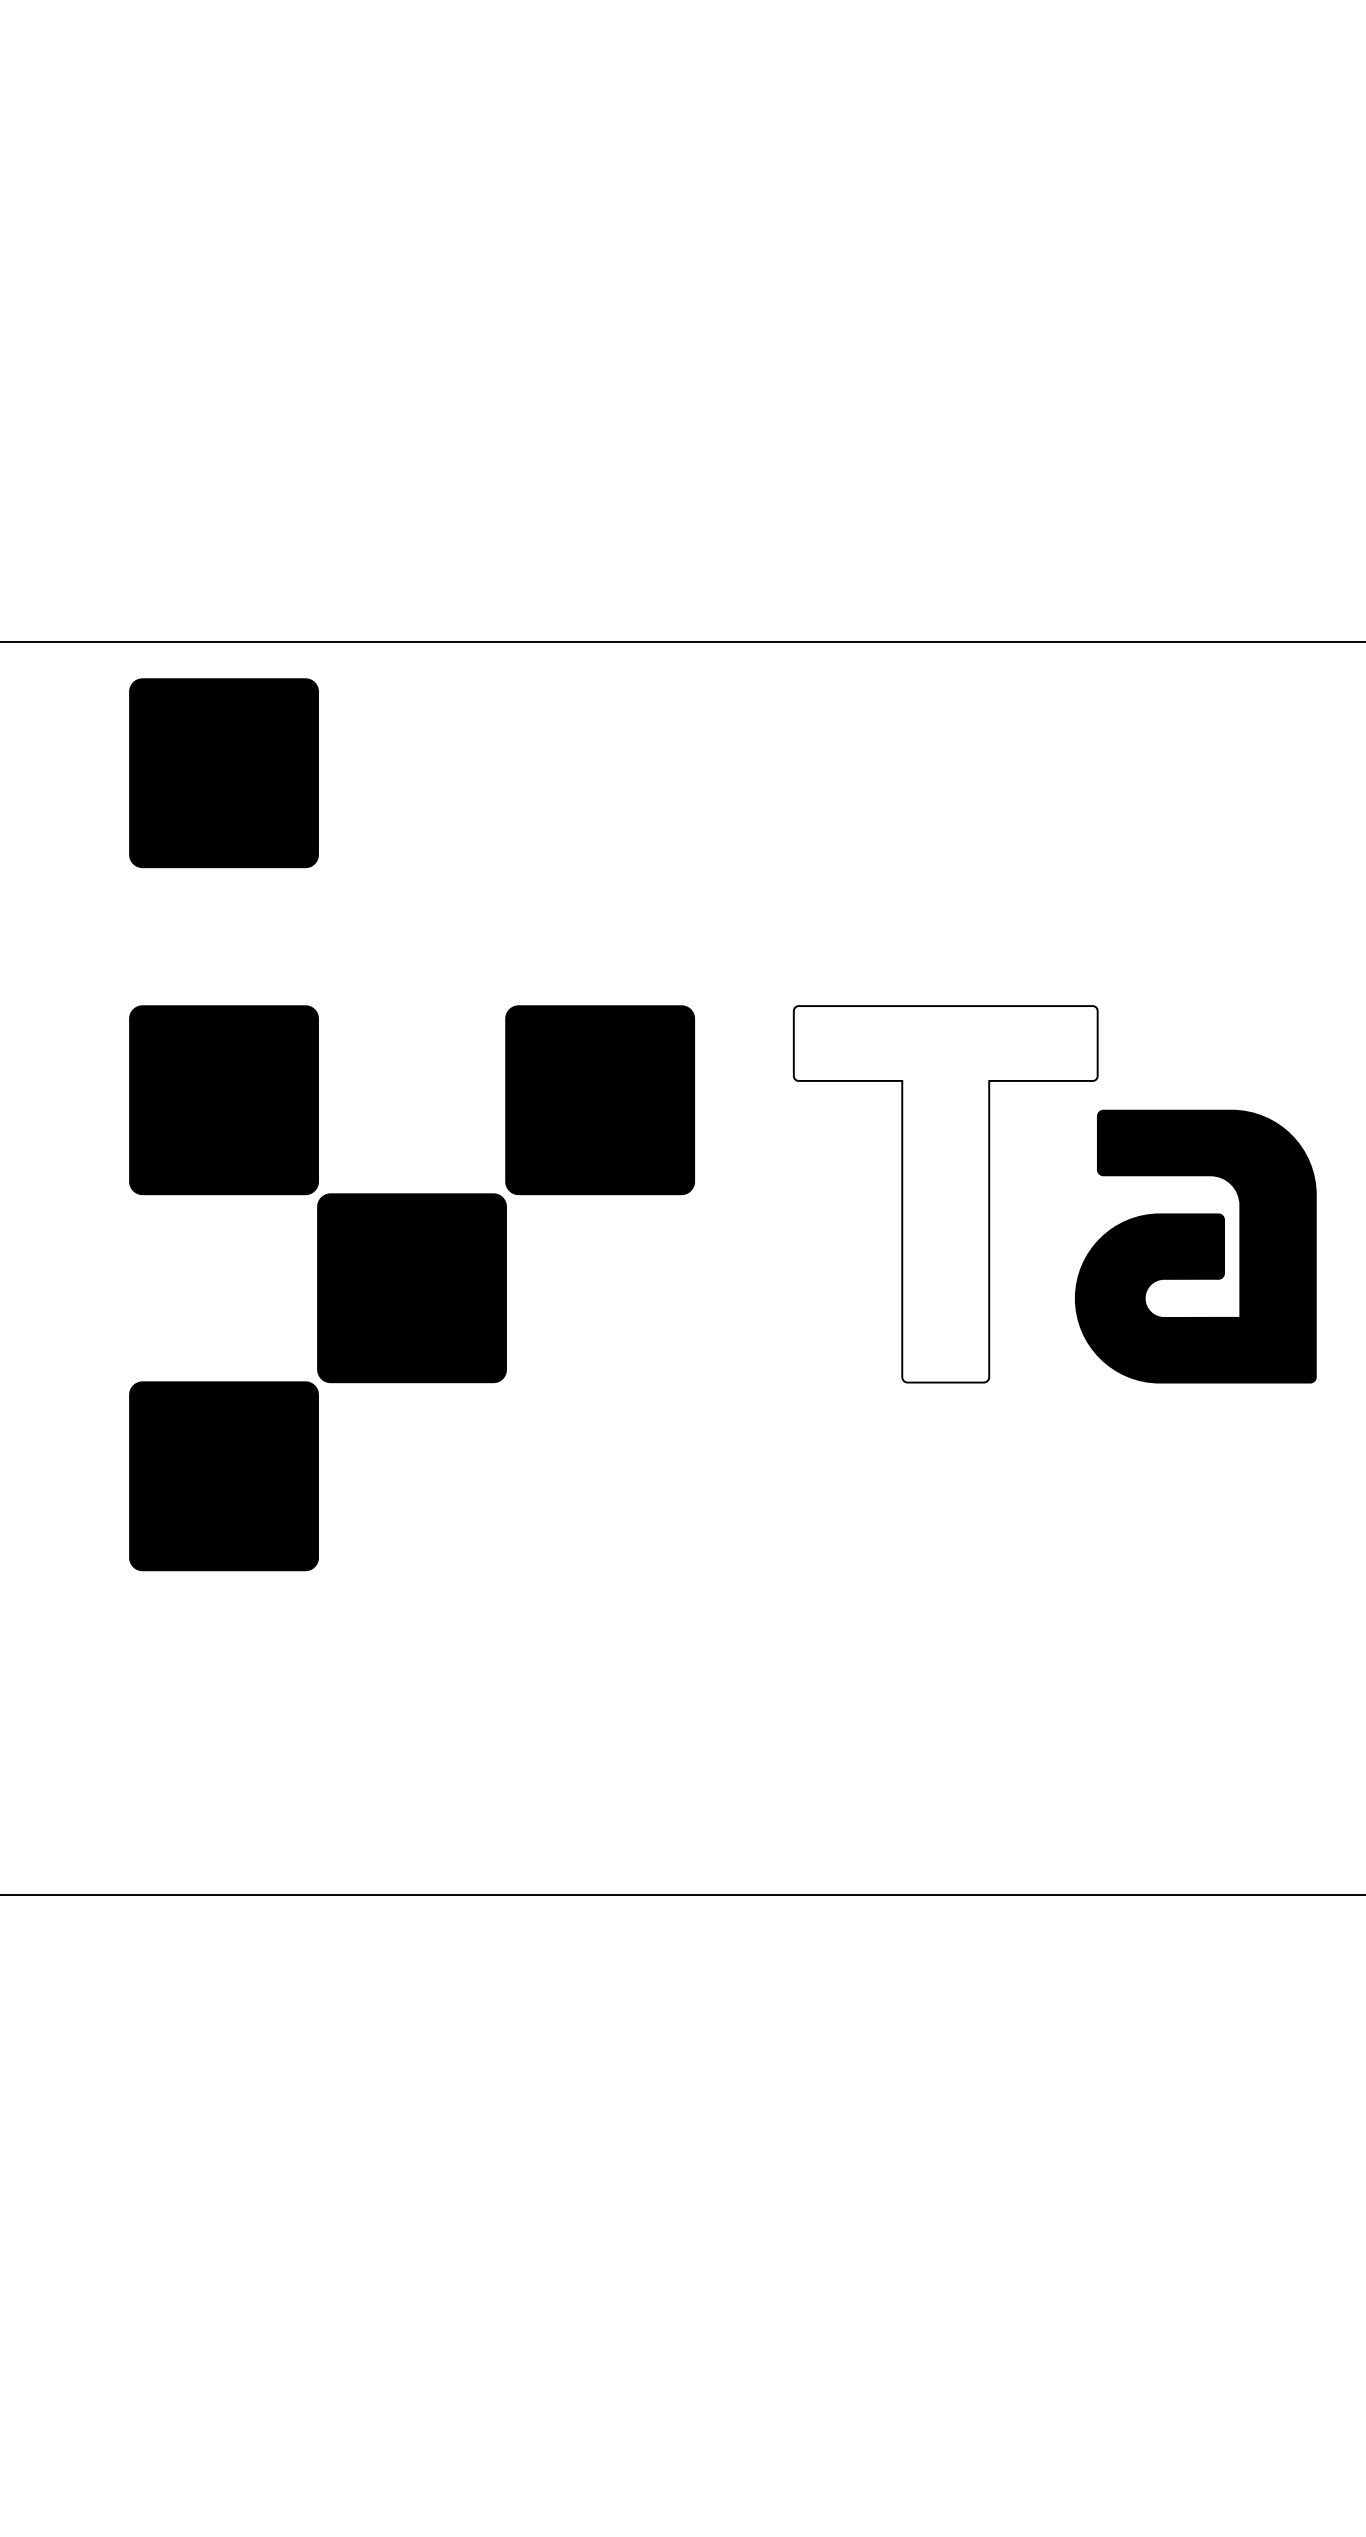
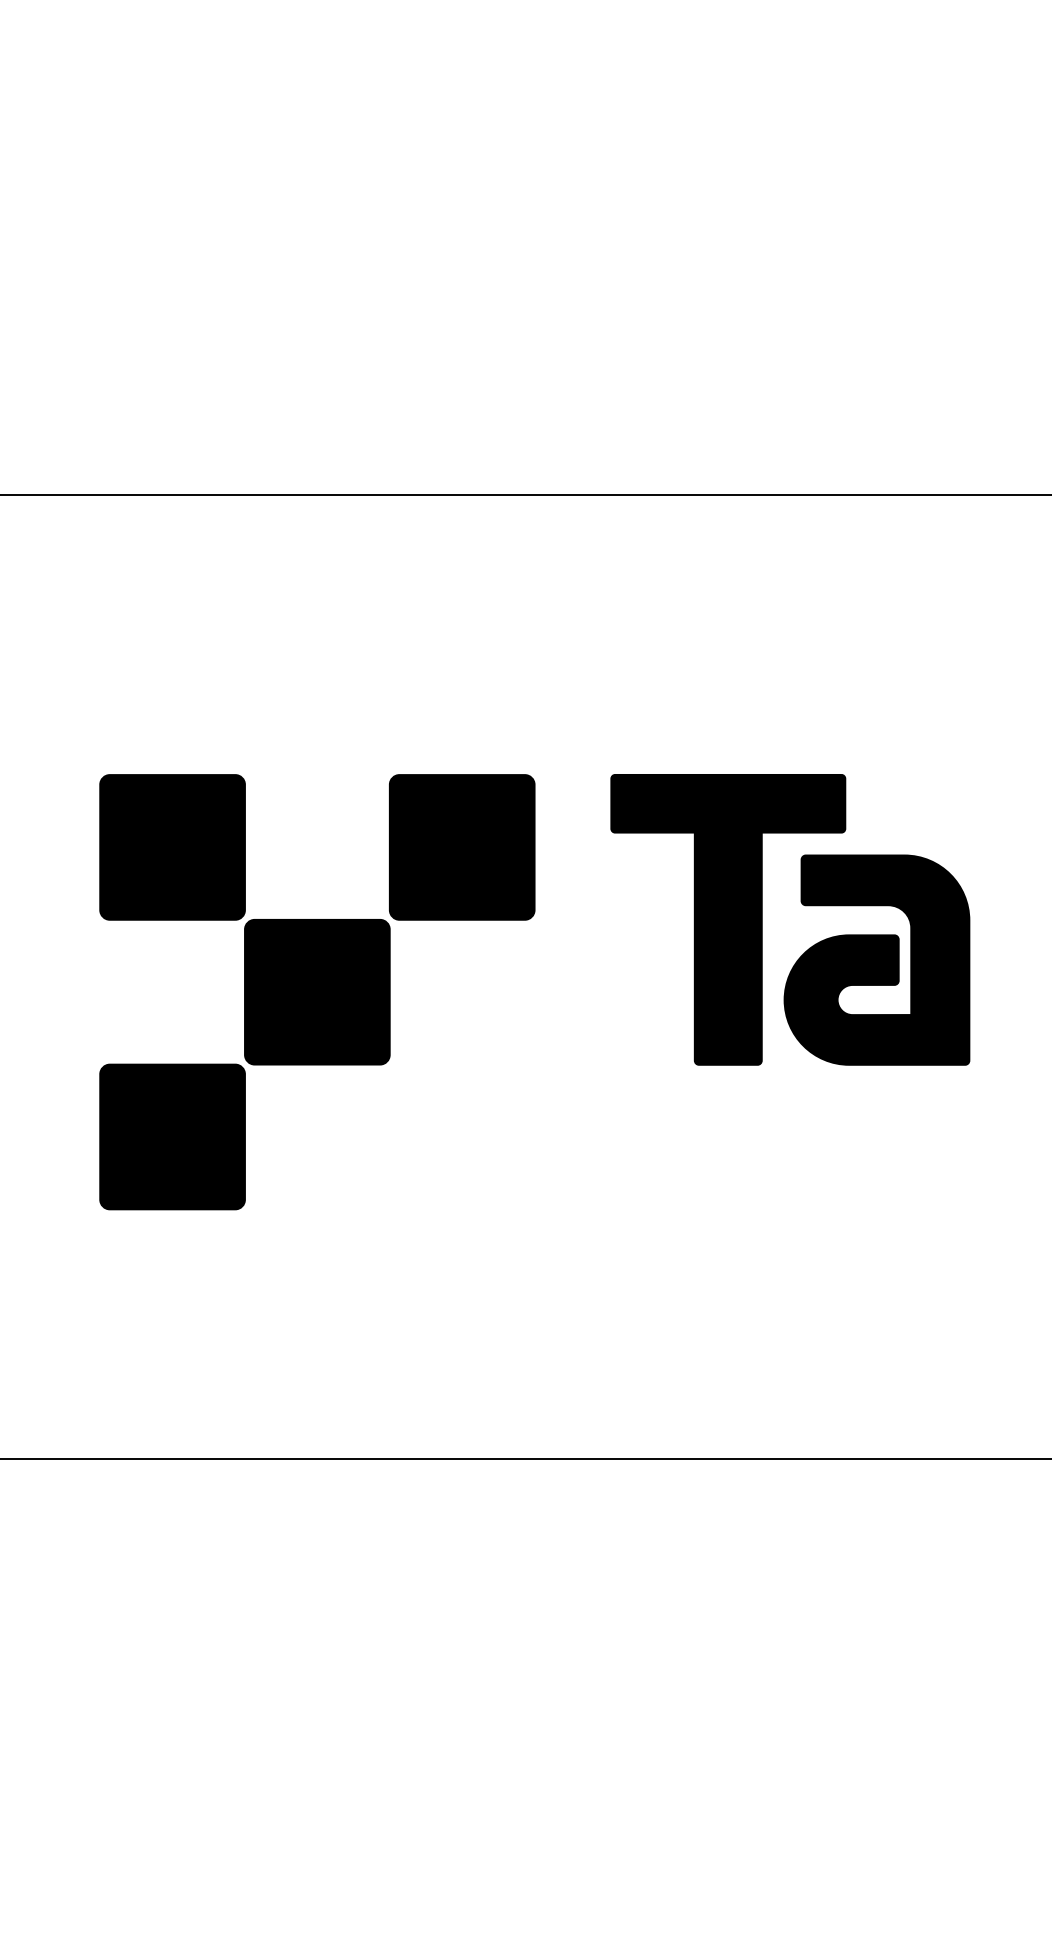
part: (223, 773) -> (172, 595), removed
fill: (945, 1194) -> (728, 920), added
part: (1195, 1246) -> (876, 960), moved

